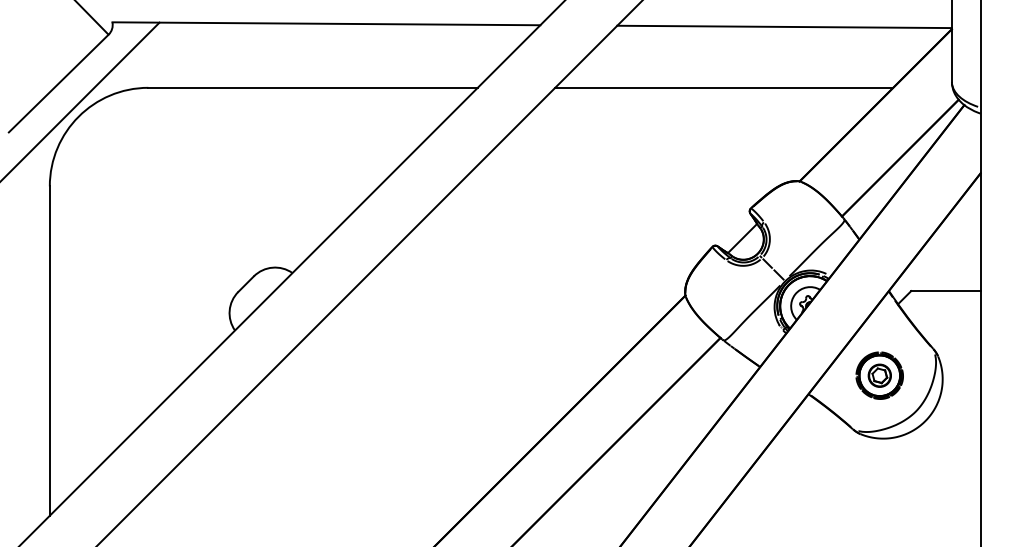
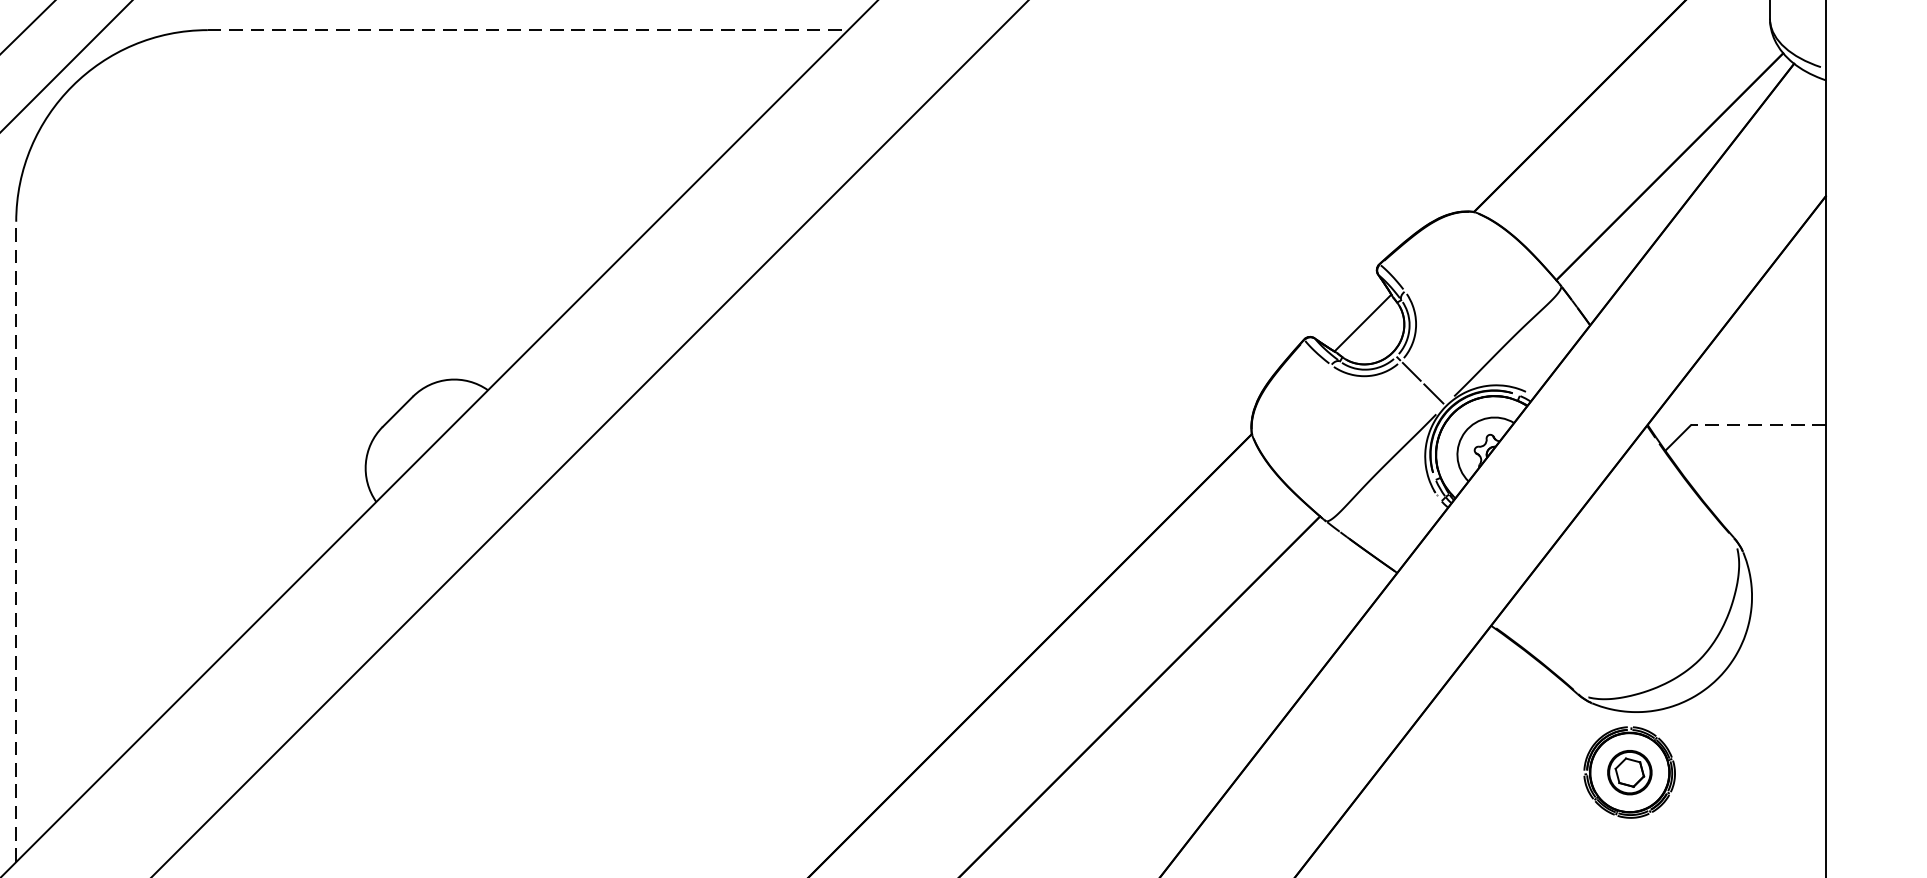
line: (313, 87) -> (528, 29), solid -> dashed
line: (724, 87) -> (1327, 29), removed
line: (945, 291) -> (1757, 426), solid -> dashed
line: (49, 351) -> (15, 542), solid -> dashed
part: (879, 375) -> (1629, 772), moved

